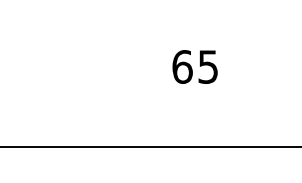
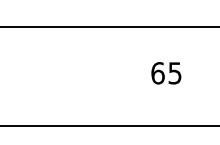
text: (195, 67) -> (166, 73), moved

